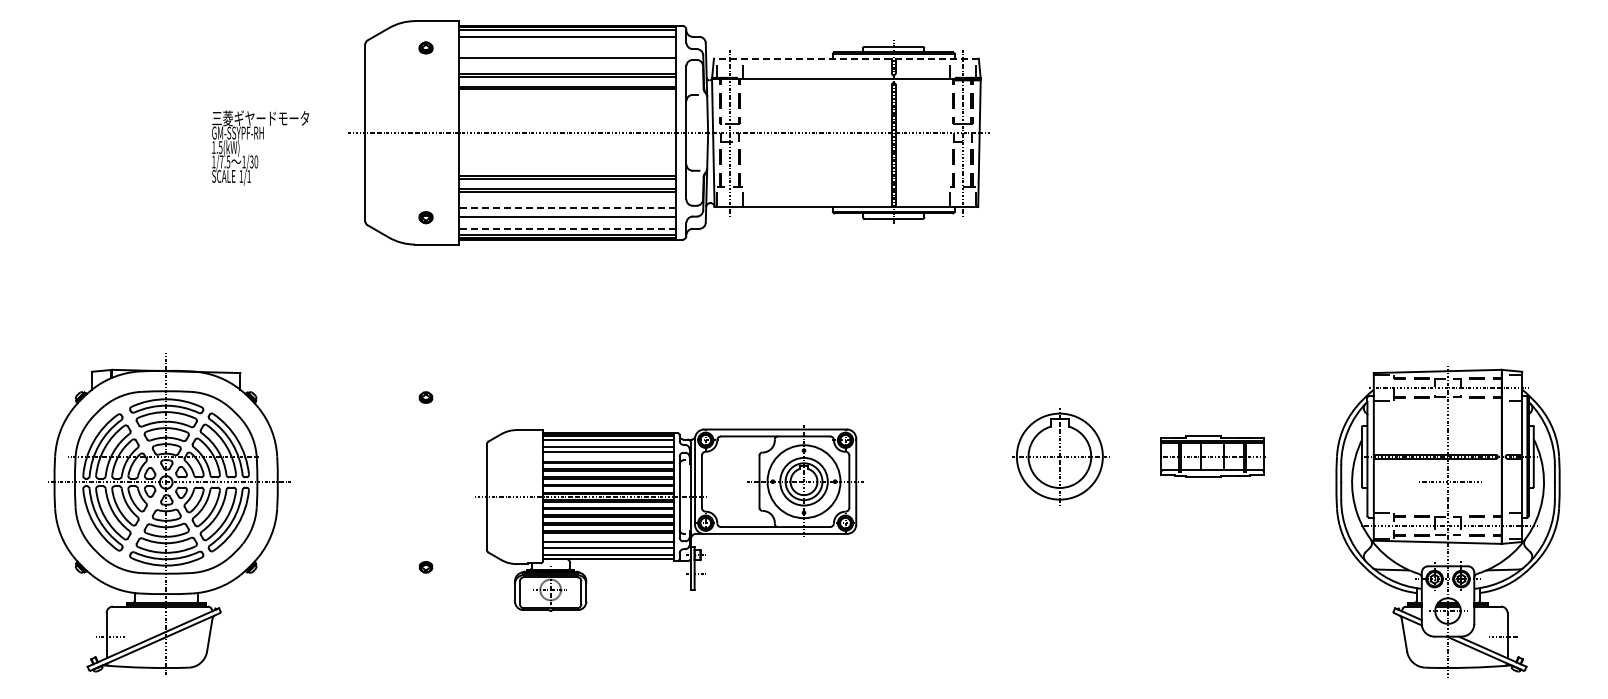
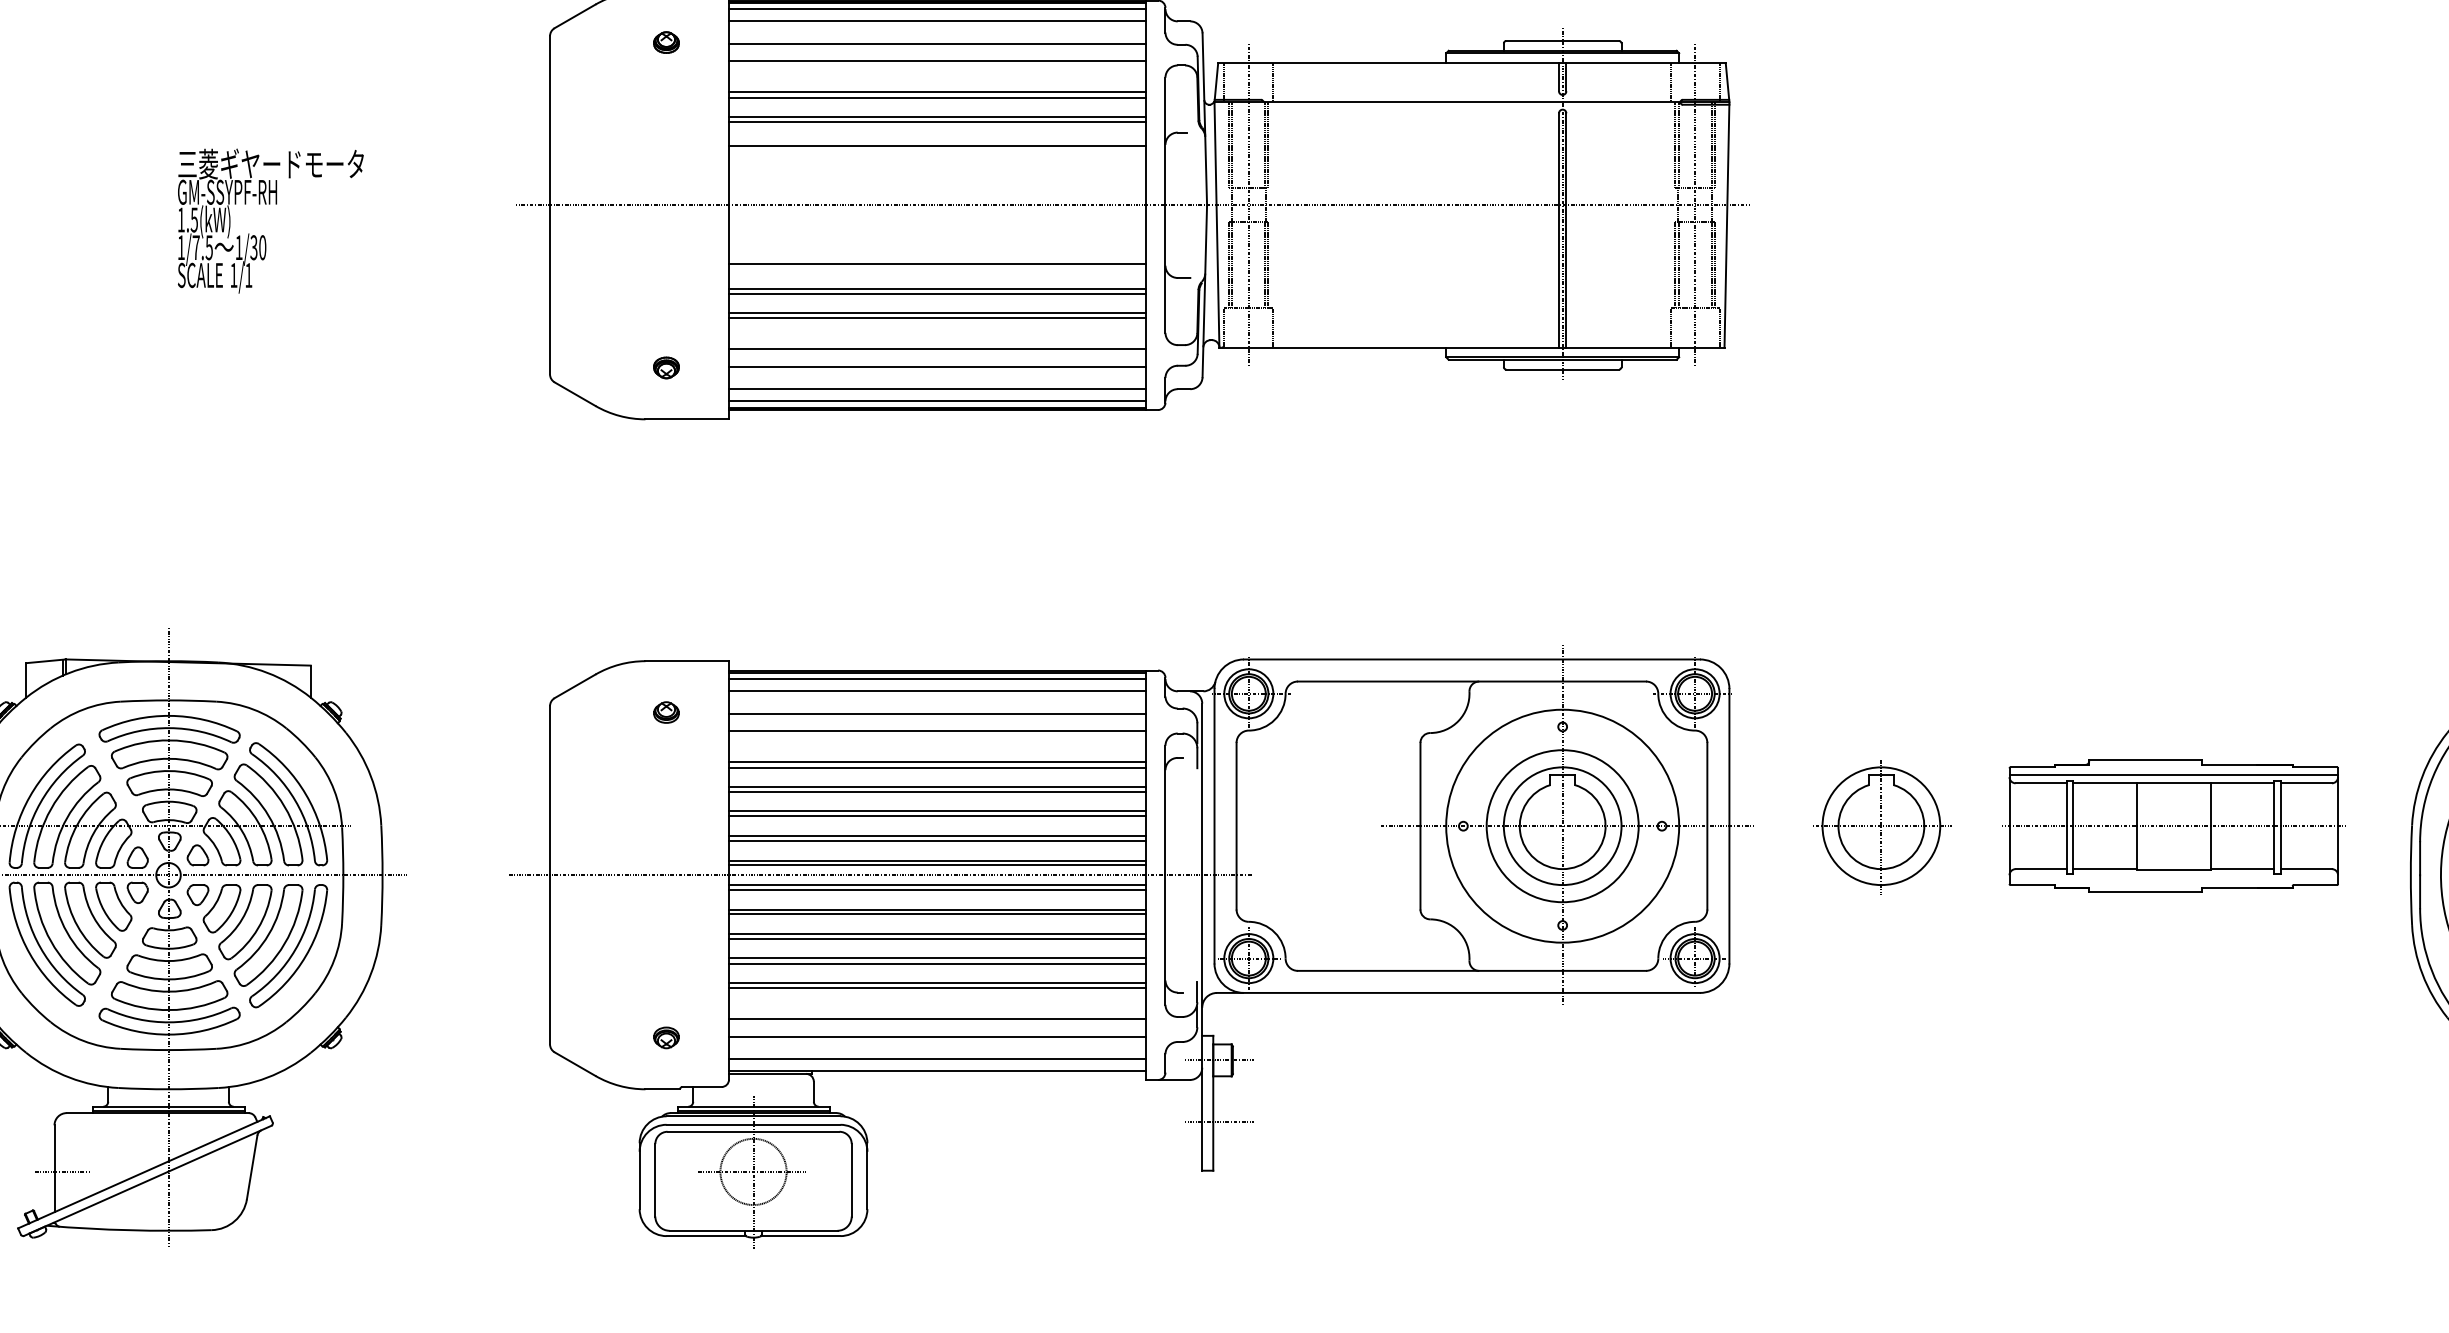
line: (567, 48) -> (937, 43), added
line: (845, 58) -> (1470, 62), dashed -> solid
line: (567, 102) -> (937, 147), added
text: (260, 147) -> (270, 219), moved
line: (567, 163) -> (937, 264), added
line: (567, 208) -> (937, 350), dashed -> solid
line: (567, 228) -> (937, 388), dashed -> solid
part: (1212, 456) -> (2173, 825), size x1.67
part: (1060, 457) -> (1882, 827), size x0.71
part: (669, 518) -> (1133, 944), size x1.67

